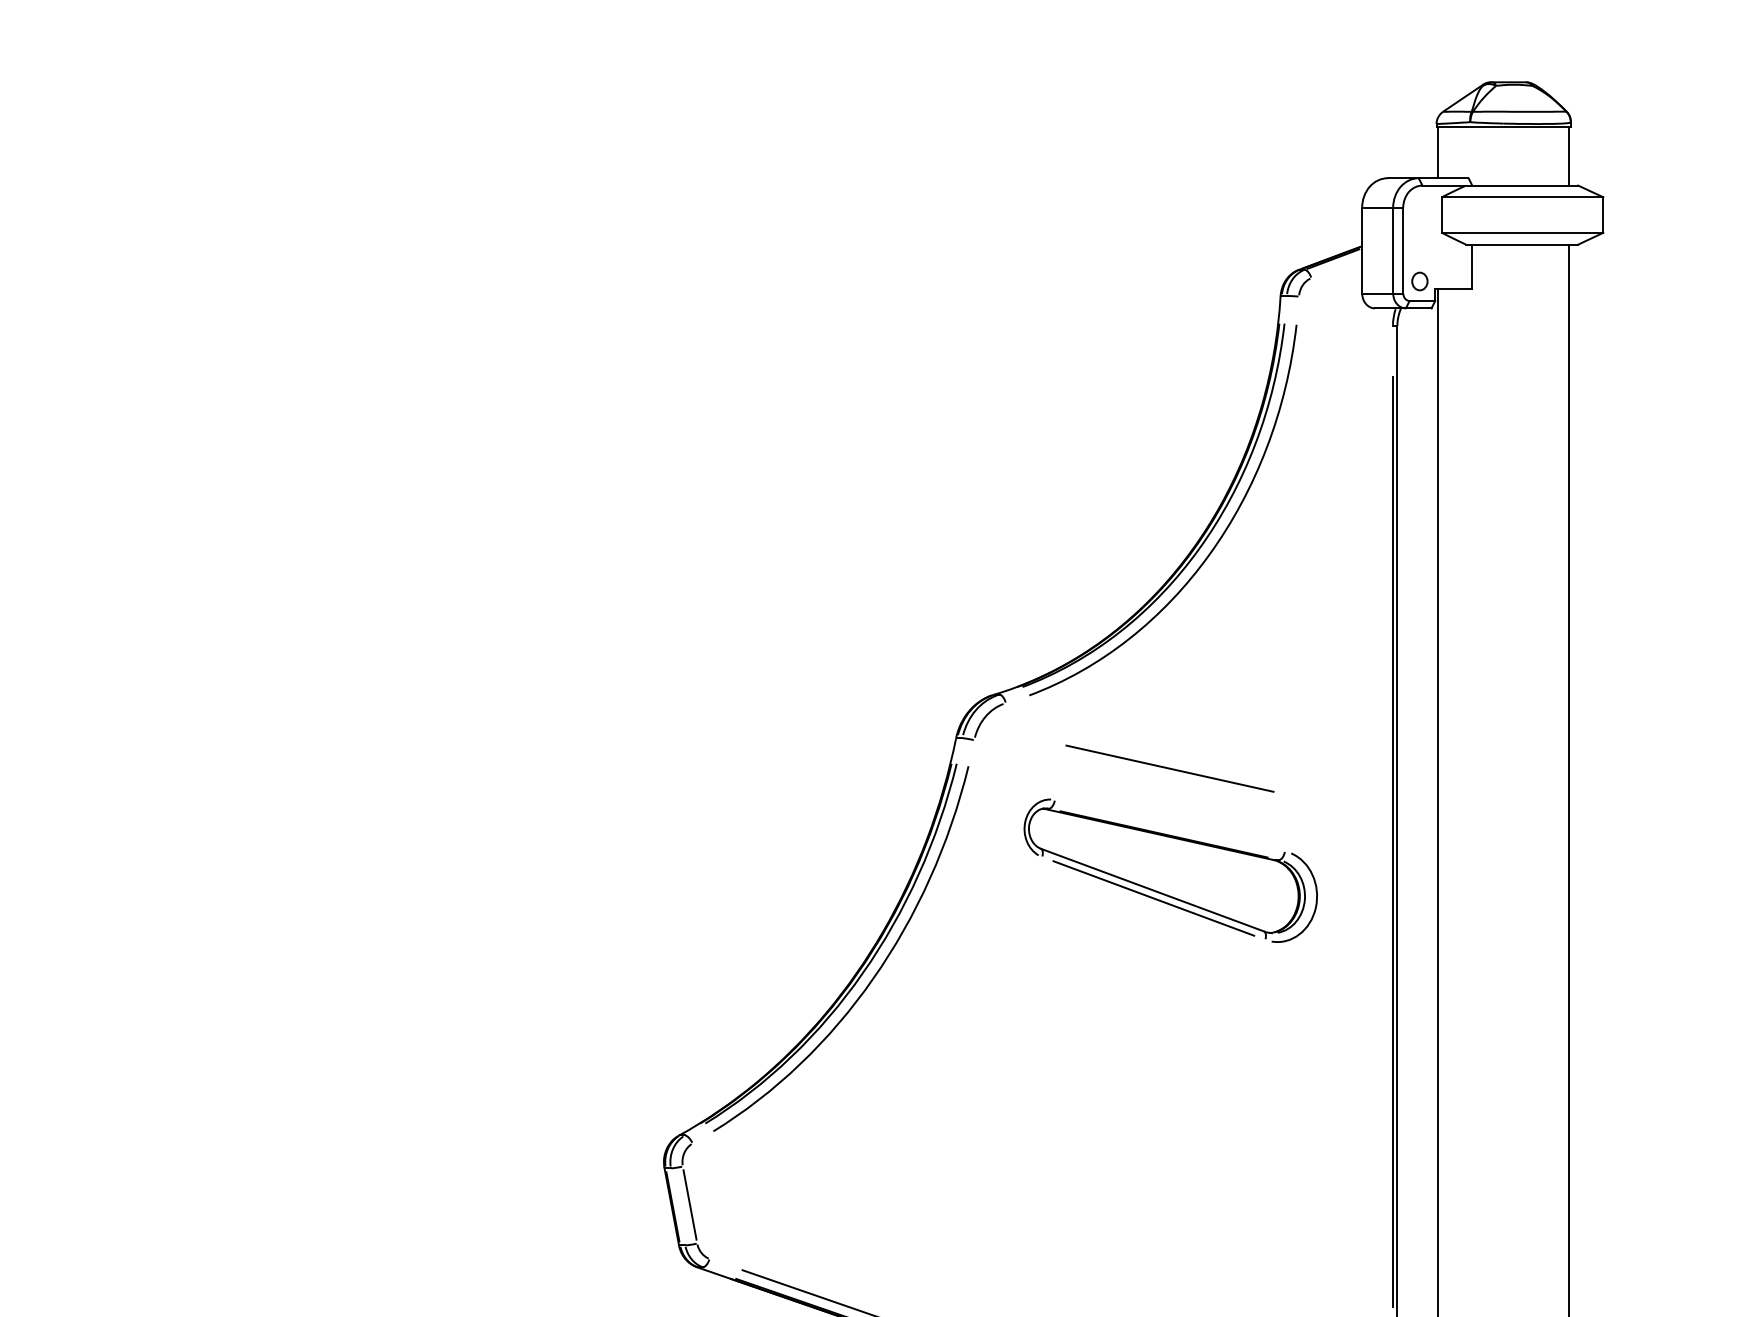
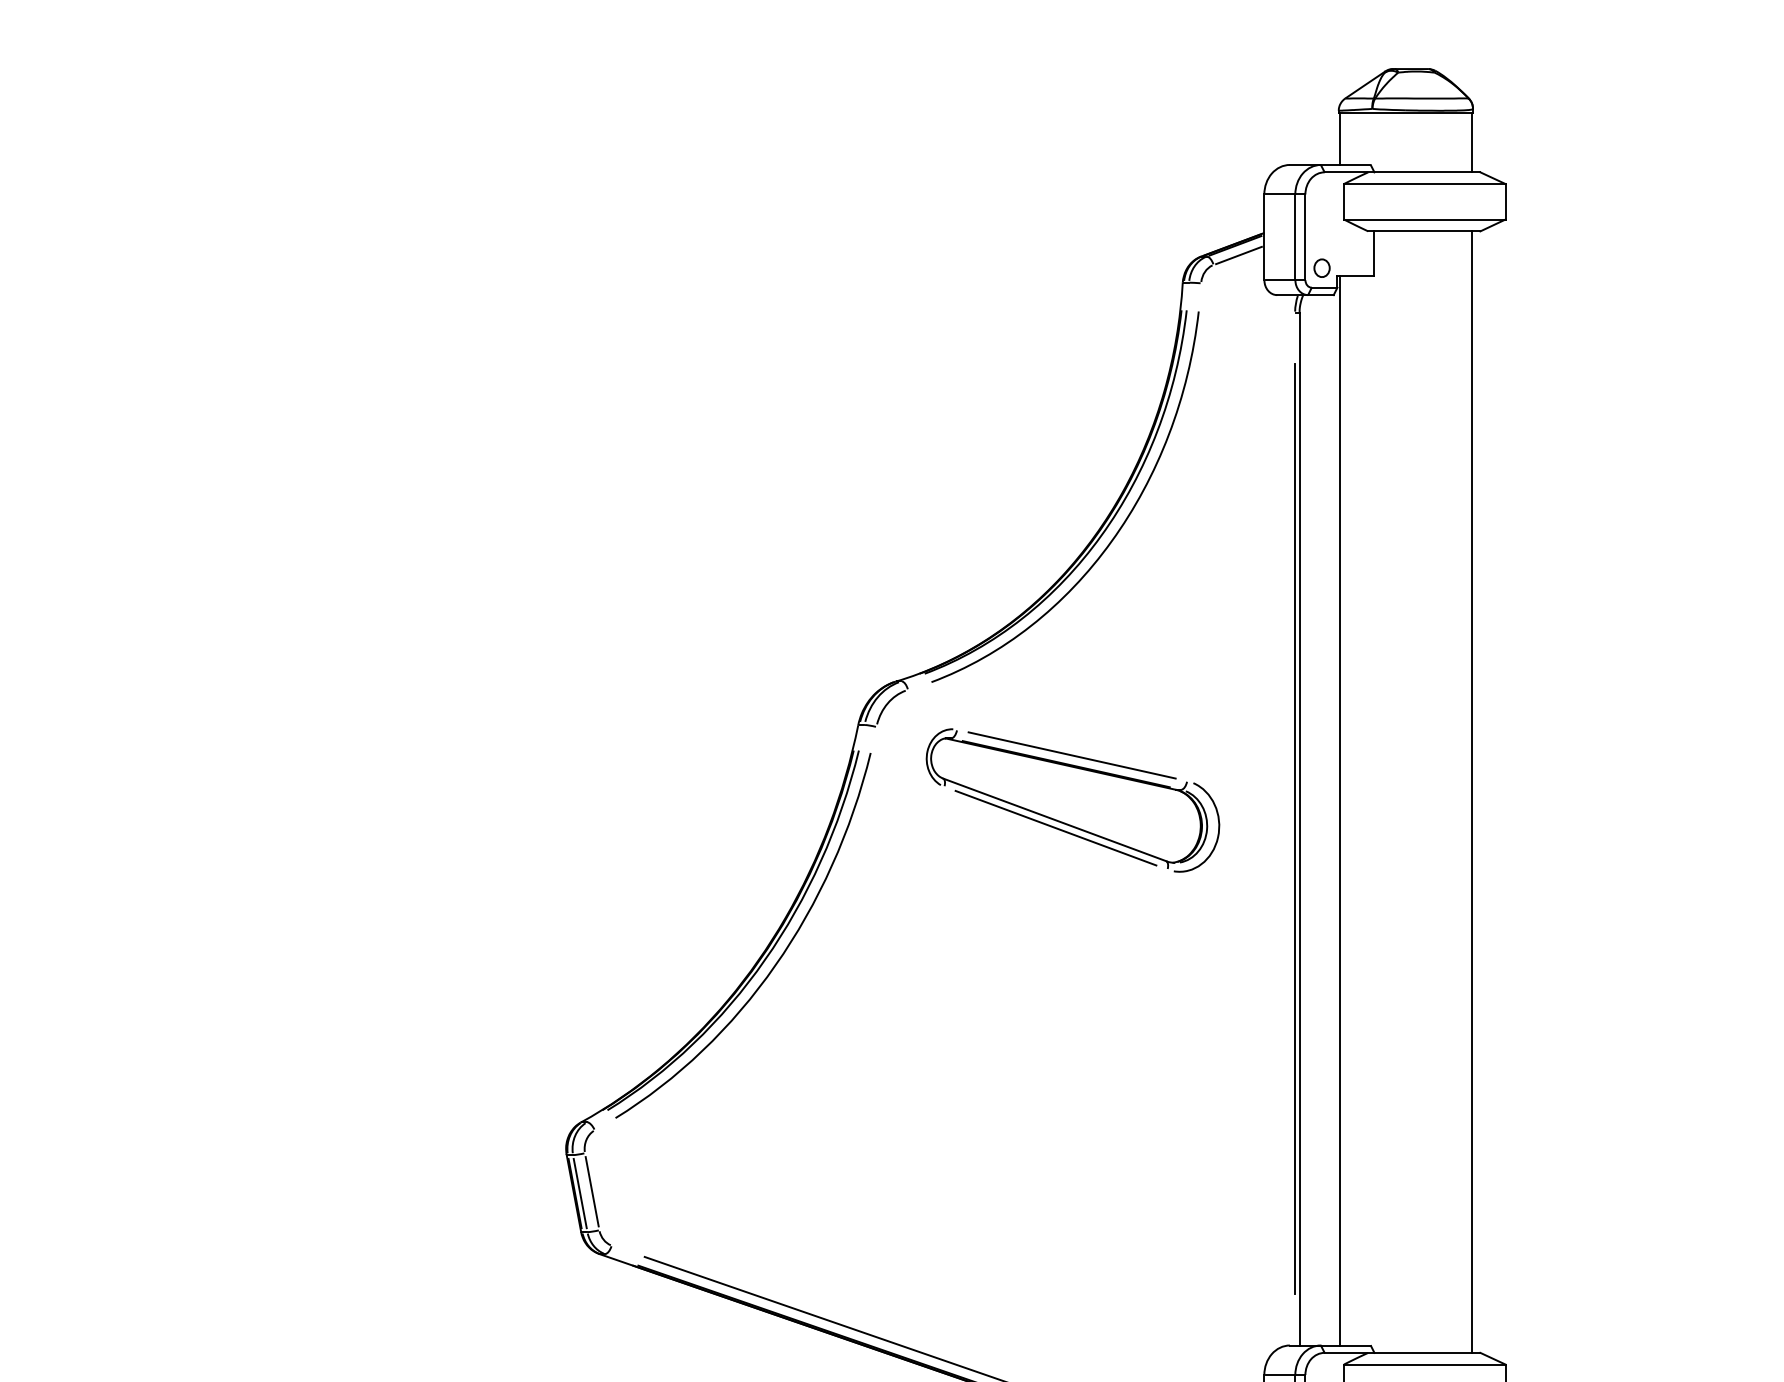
line: (1336, 268) -> (1238, 255), added
part: (1170, 870) -> (1072, 800), moved
line: (677, 1206) -> (579, 1193), added

